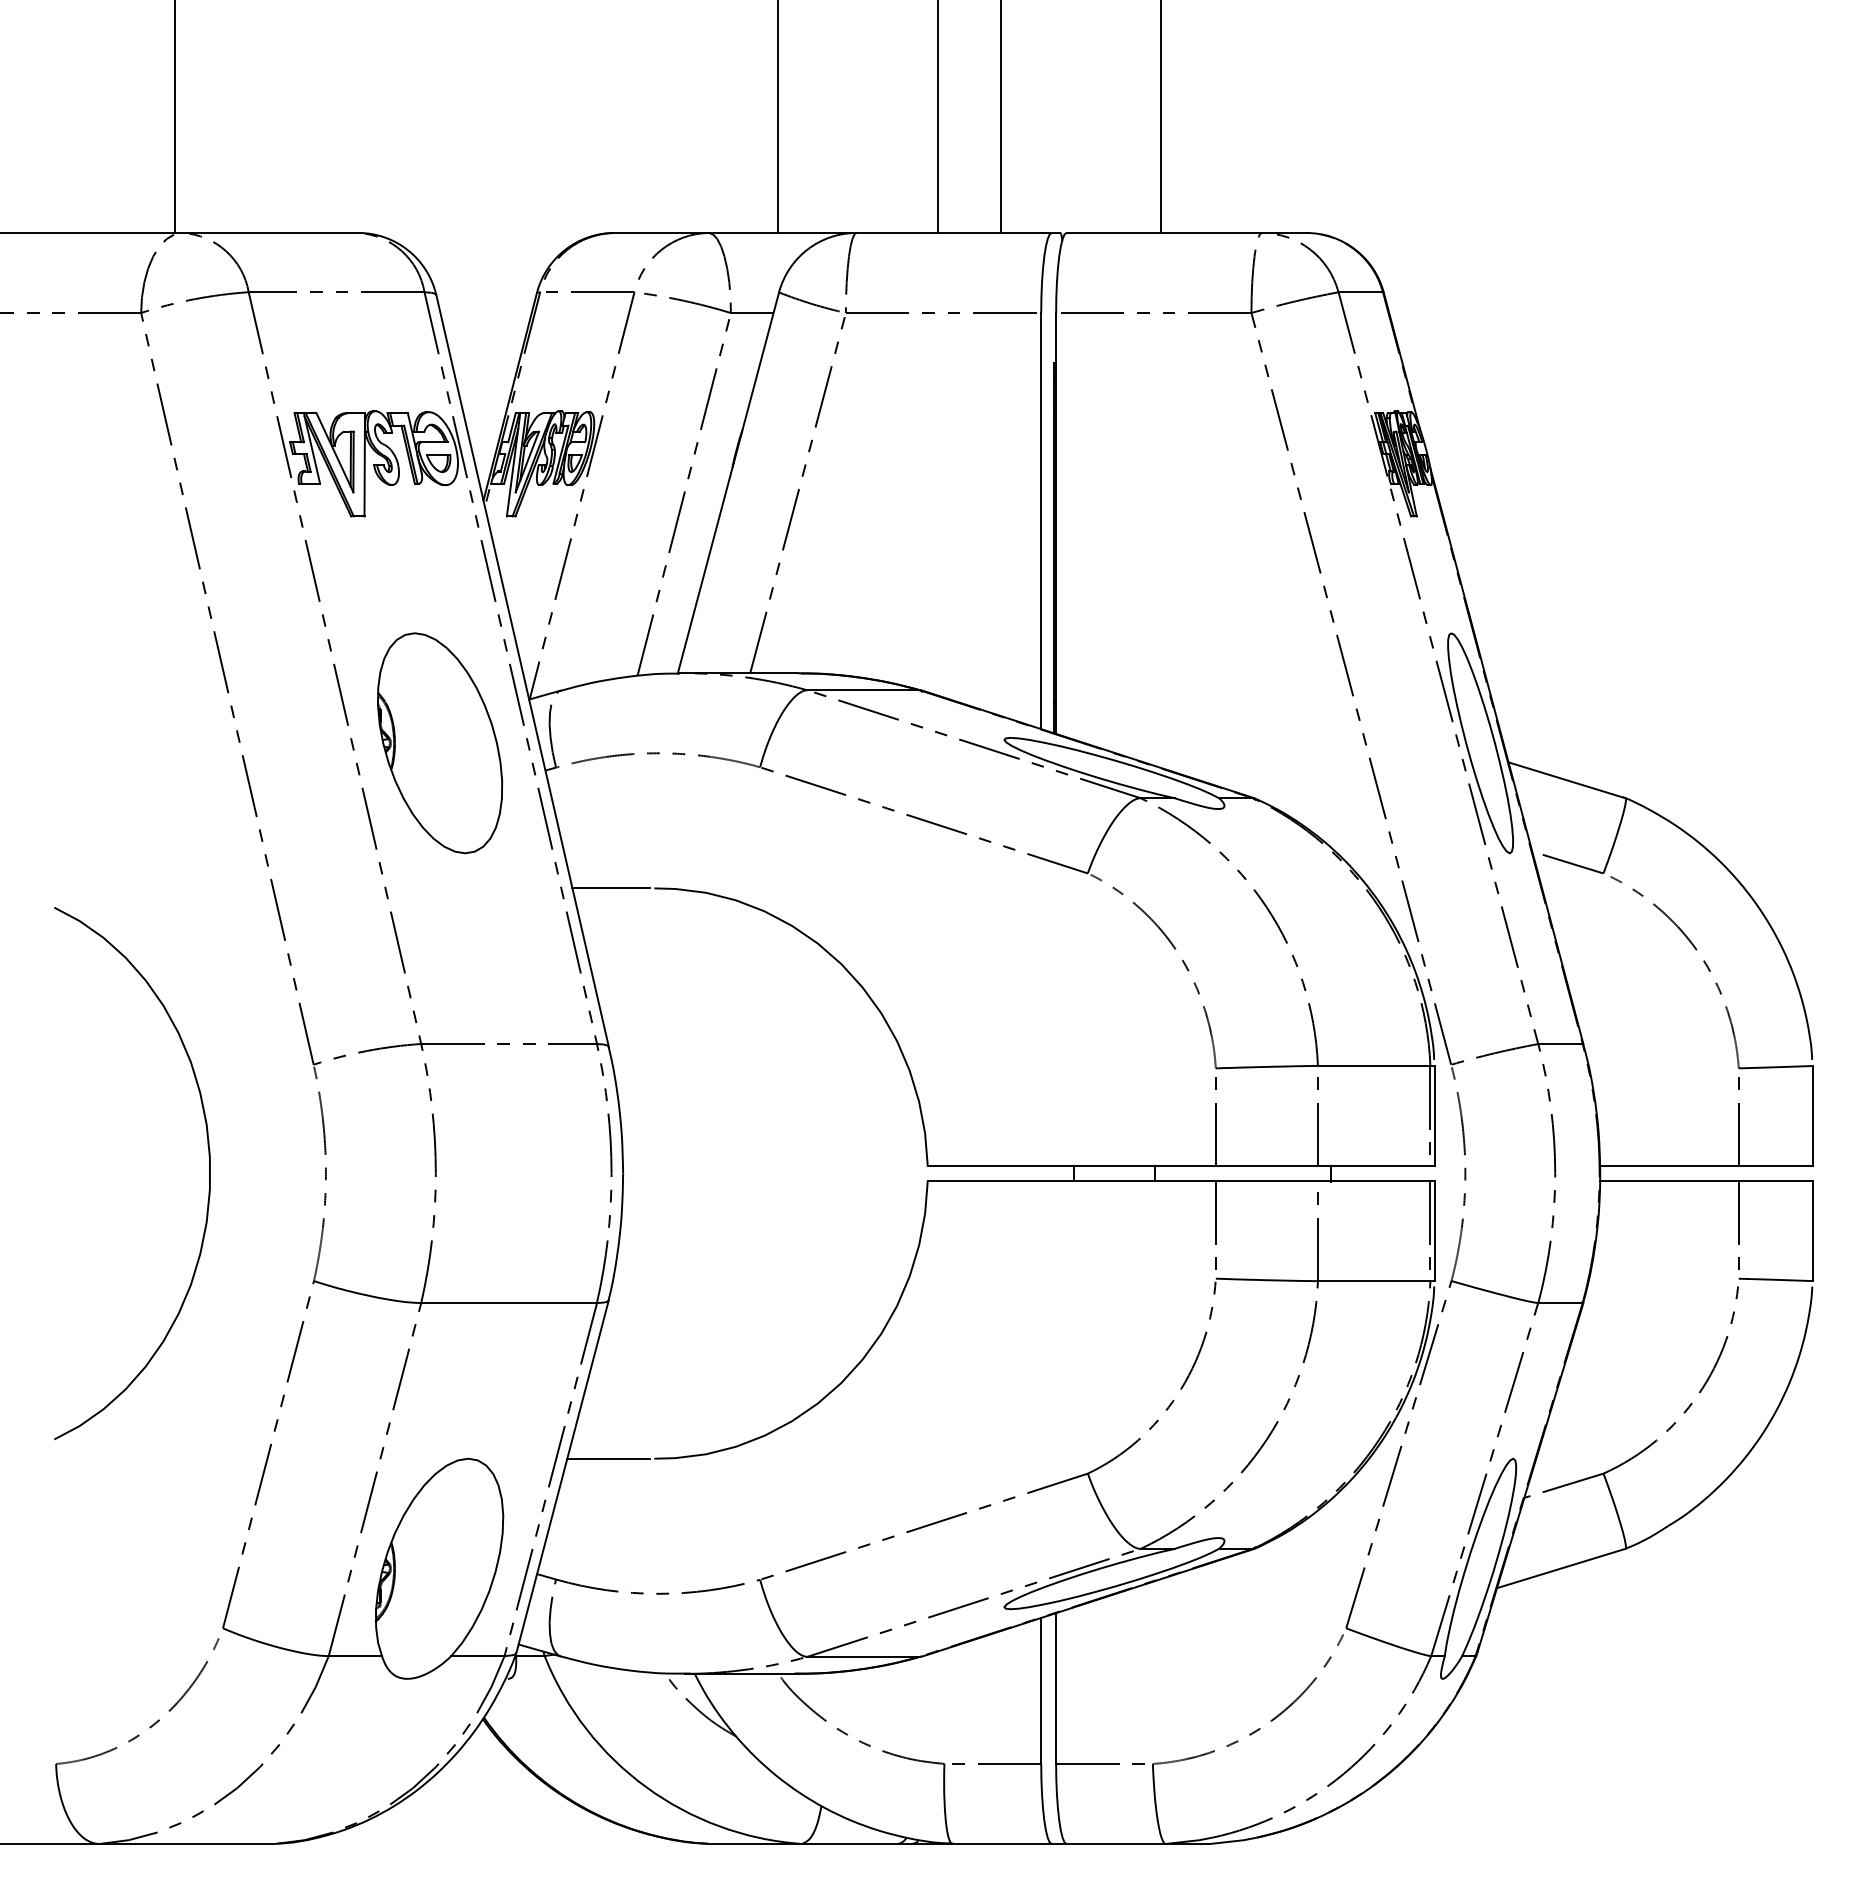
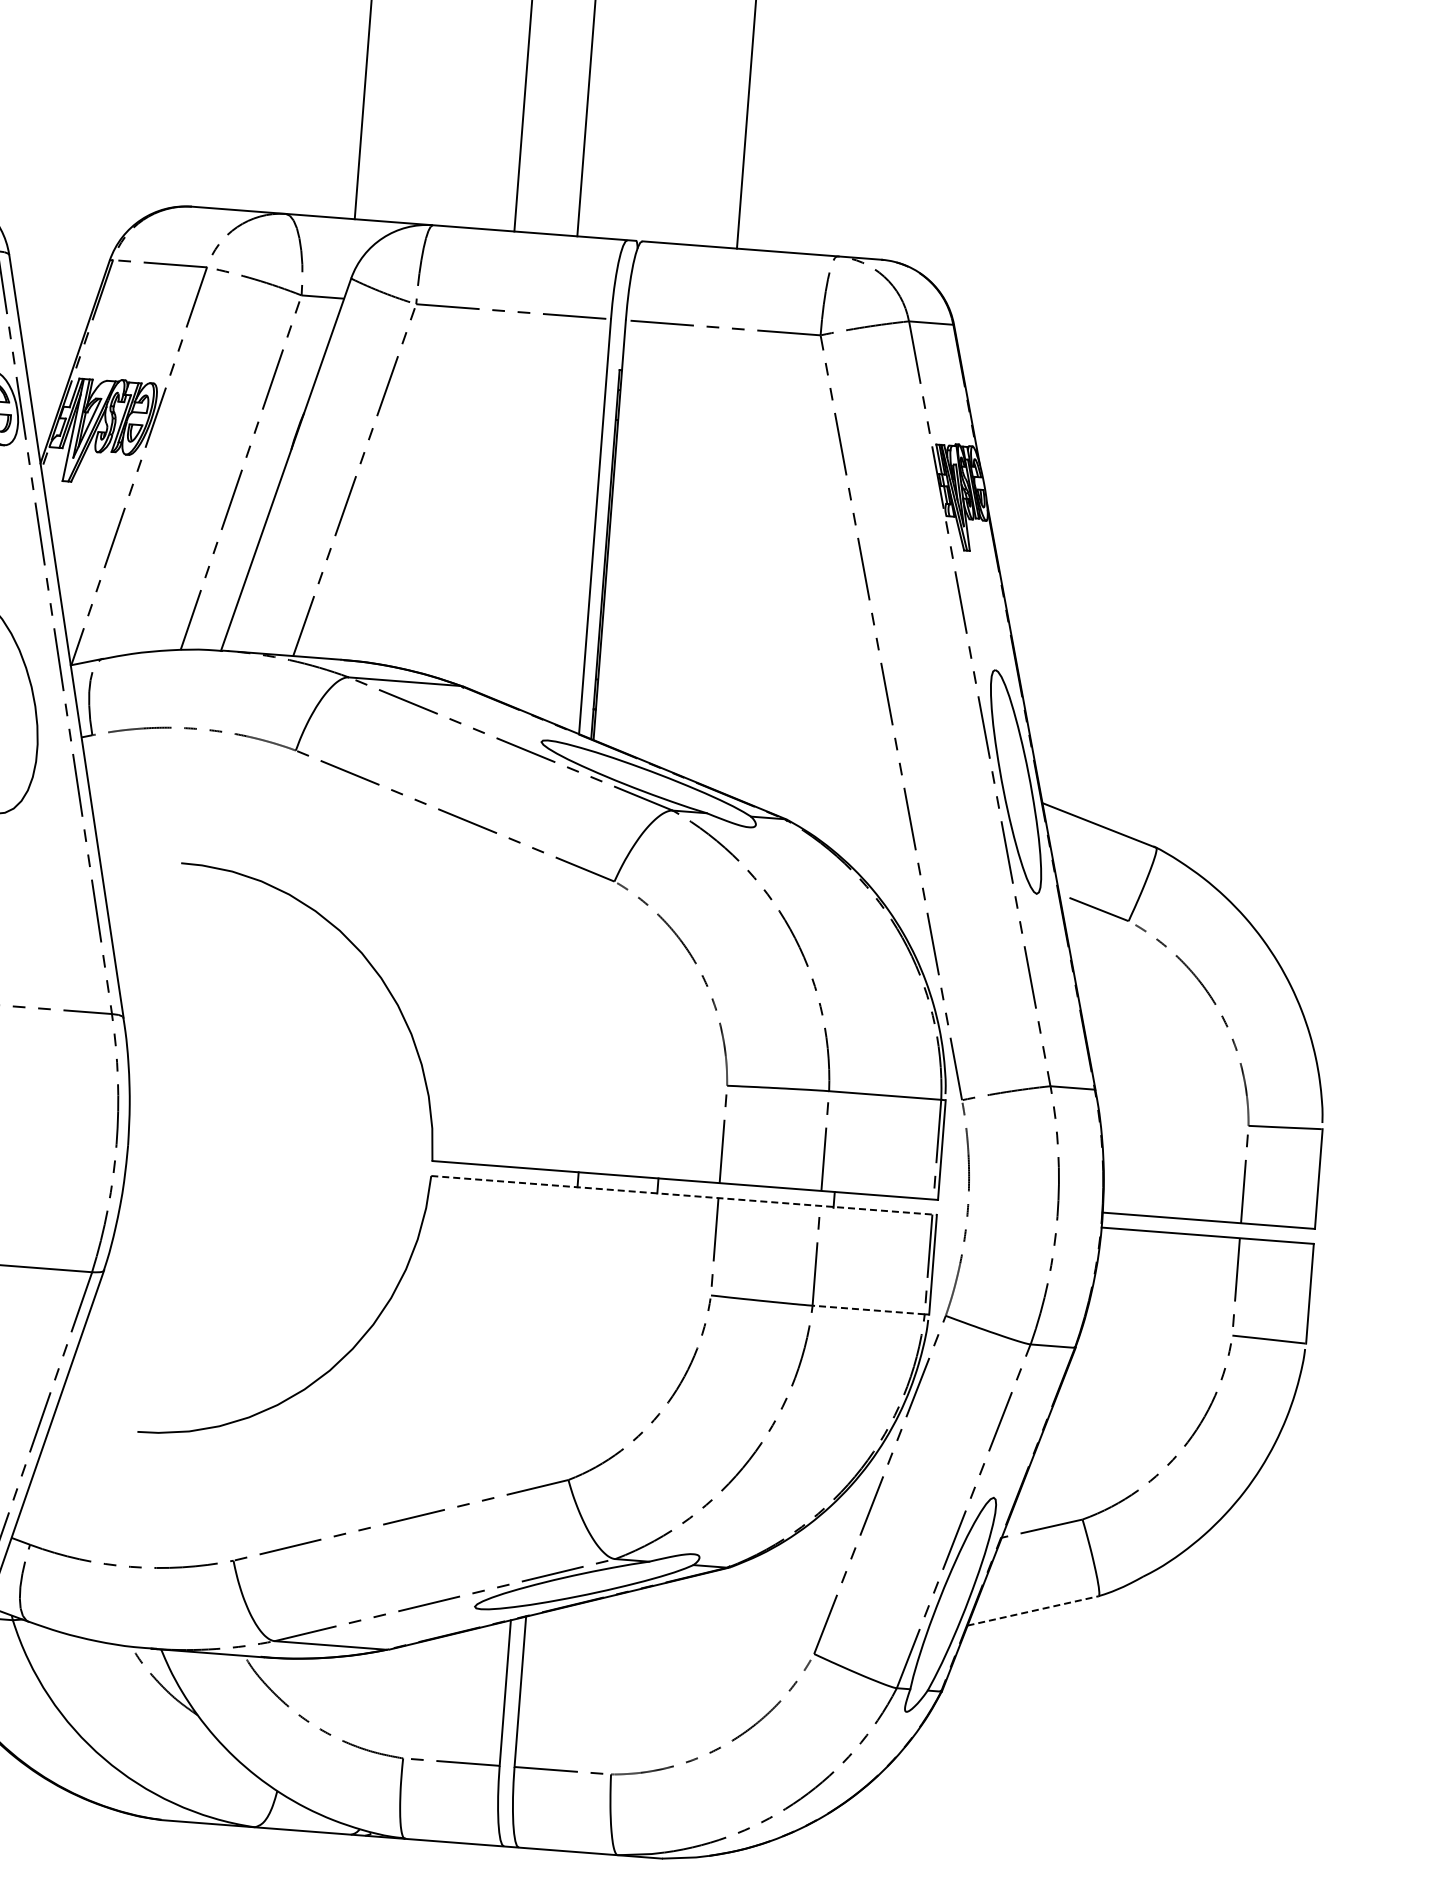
line: (611, 888) -> (138, 860), removed
line: (1181, 1181) -> (684, 1195), solid -> dashed
line: (1373, 1281) -> (868, 1310), solid -> dashed
line: (608, 1458) -> (91, 1428), removed
line: (1561, 1568) -> (1033, 1610), solid -> dashed

